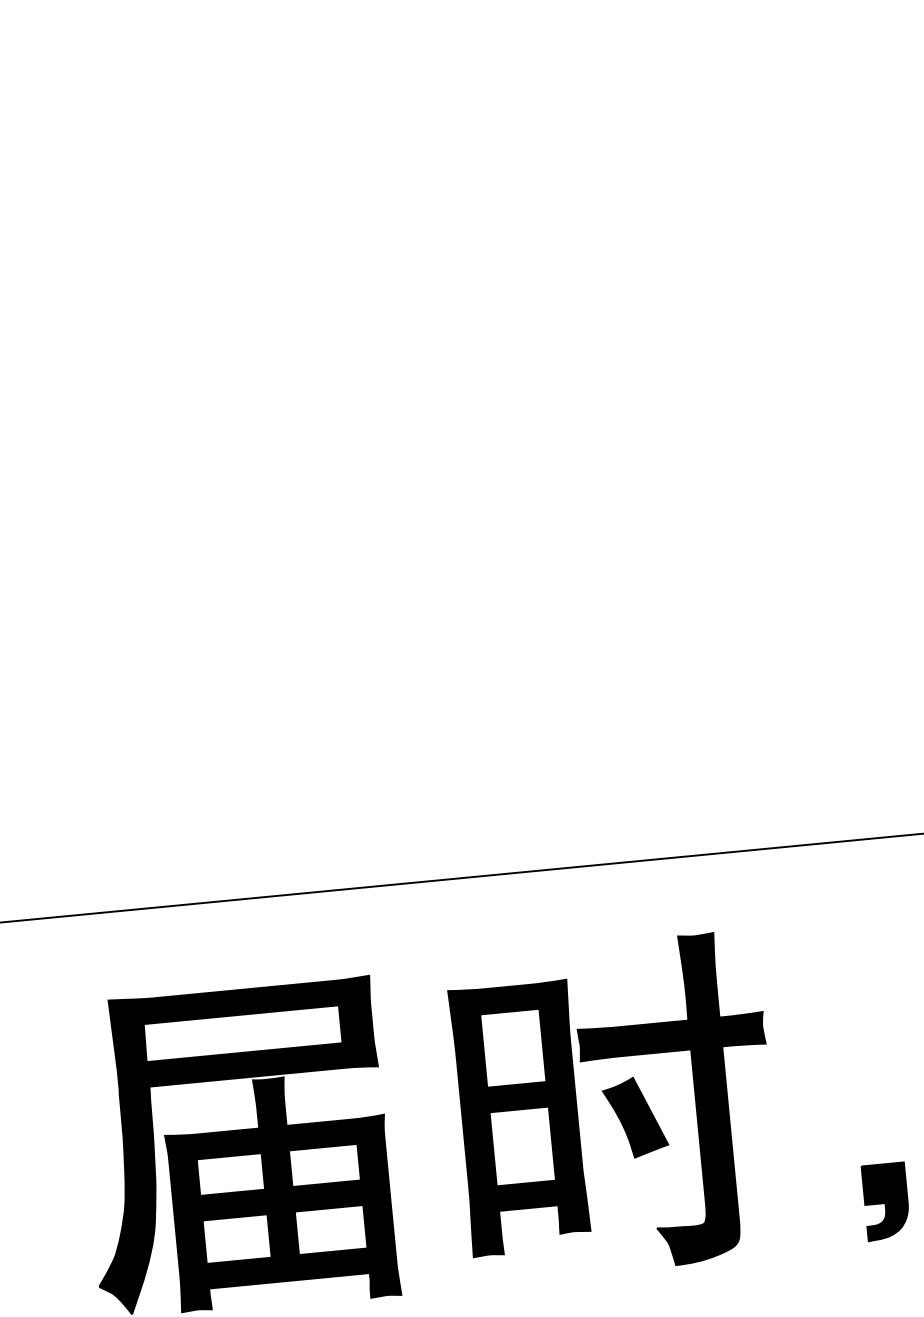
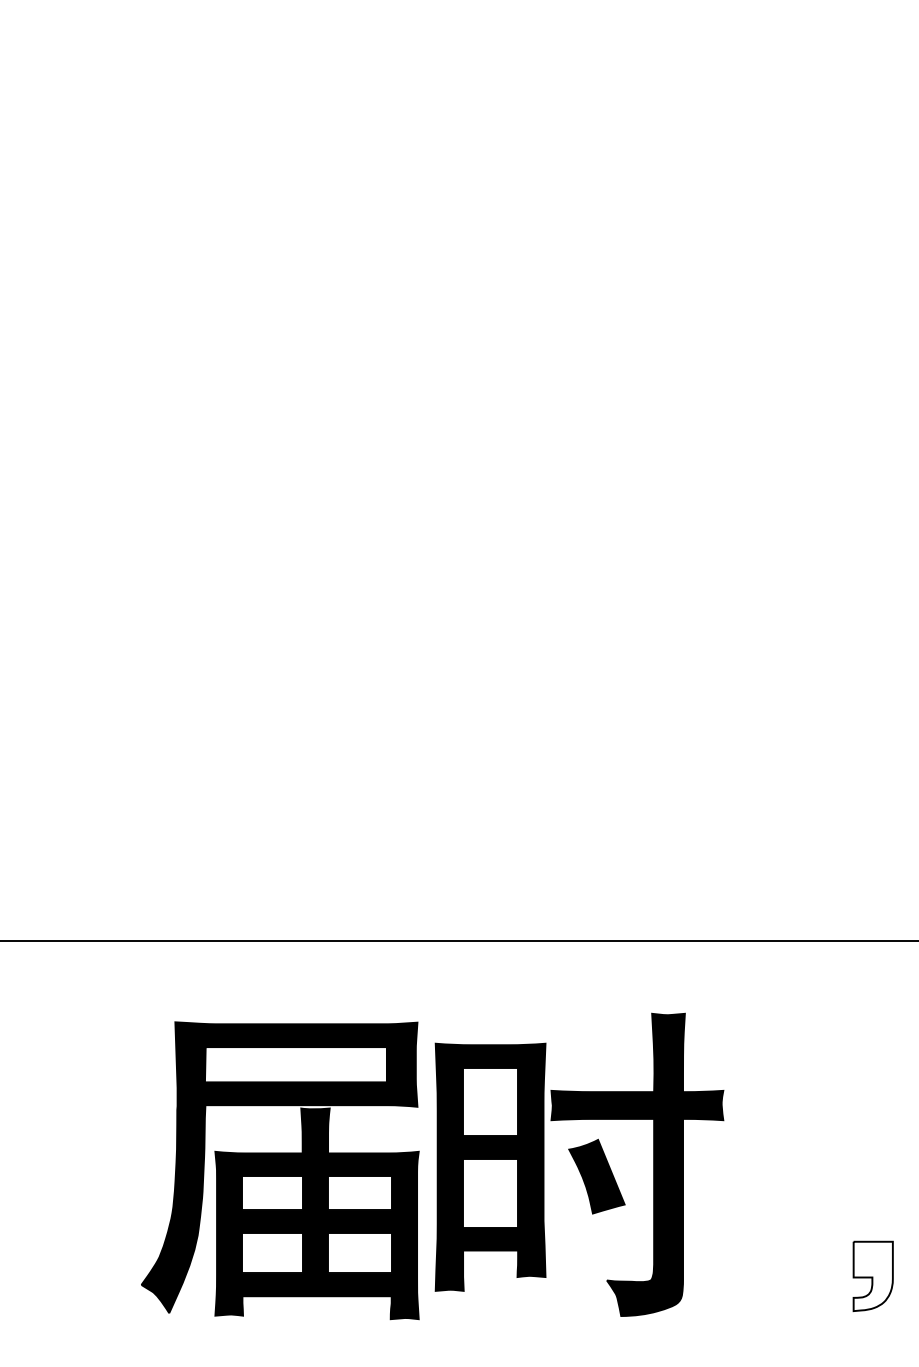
part: (615, 1106) -> (579, 1164), moved
fill: (885, 1201) -> (872, 1276), removed

